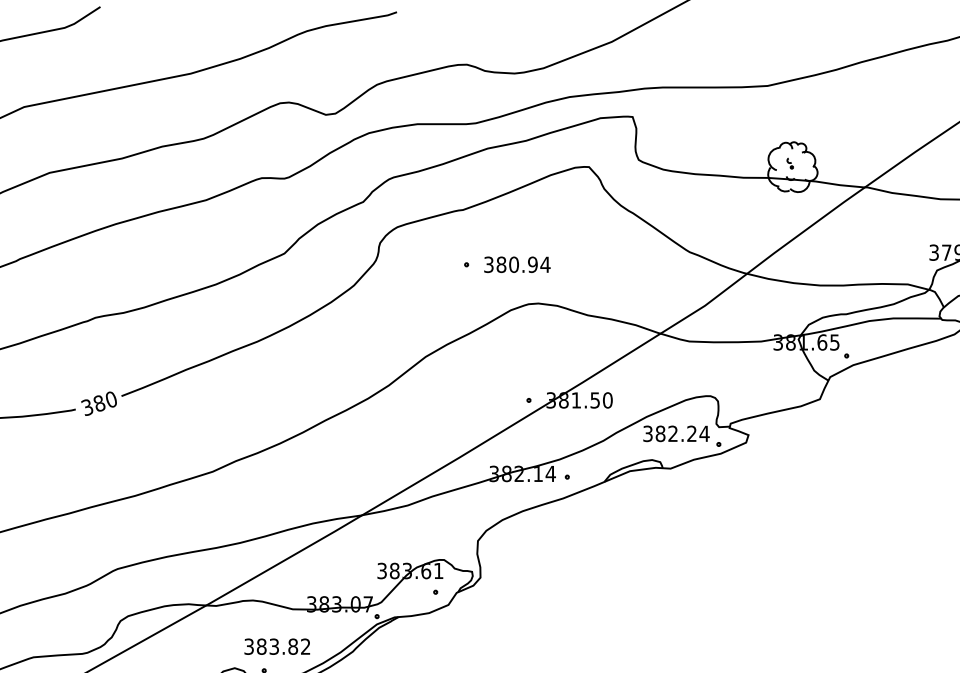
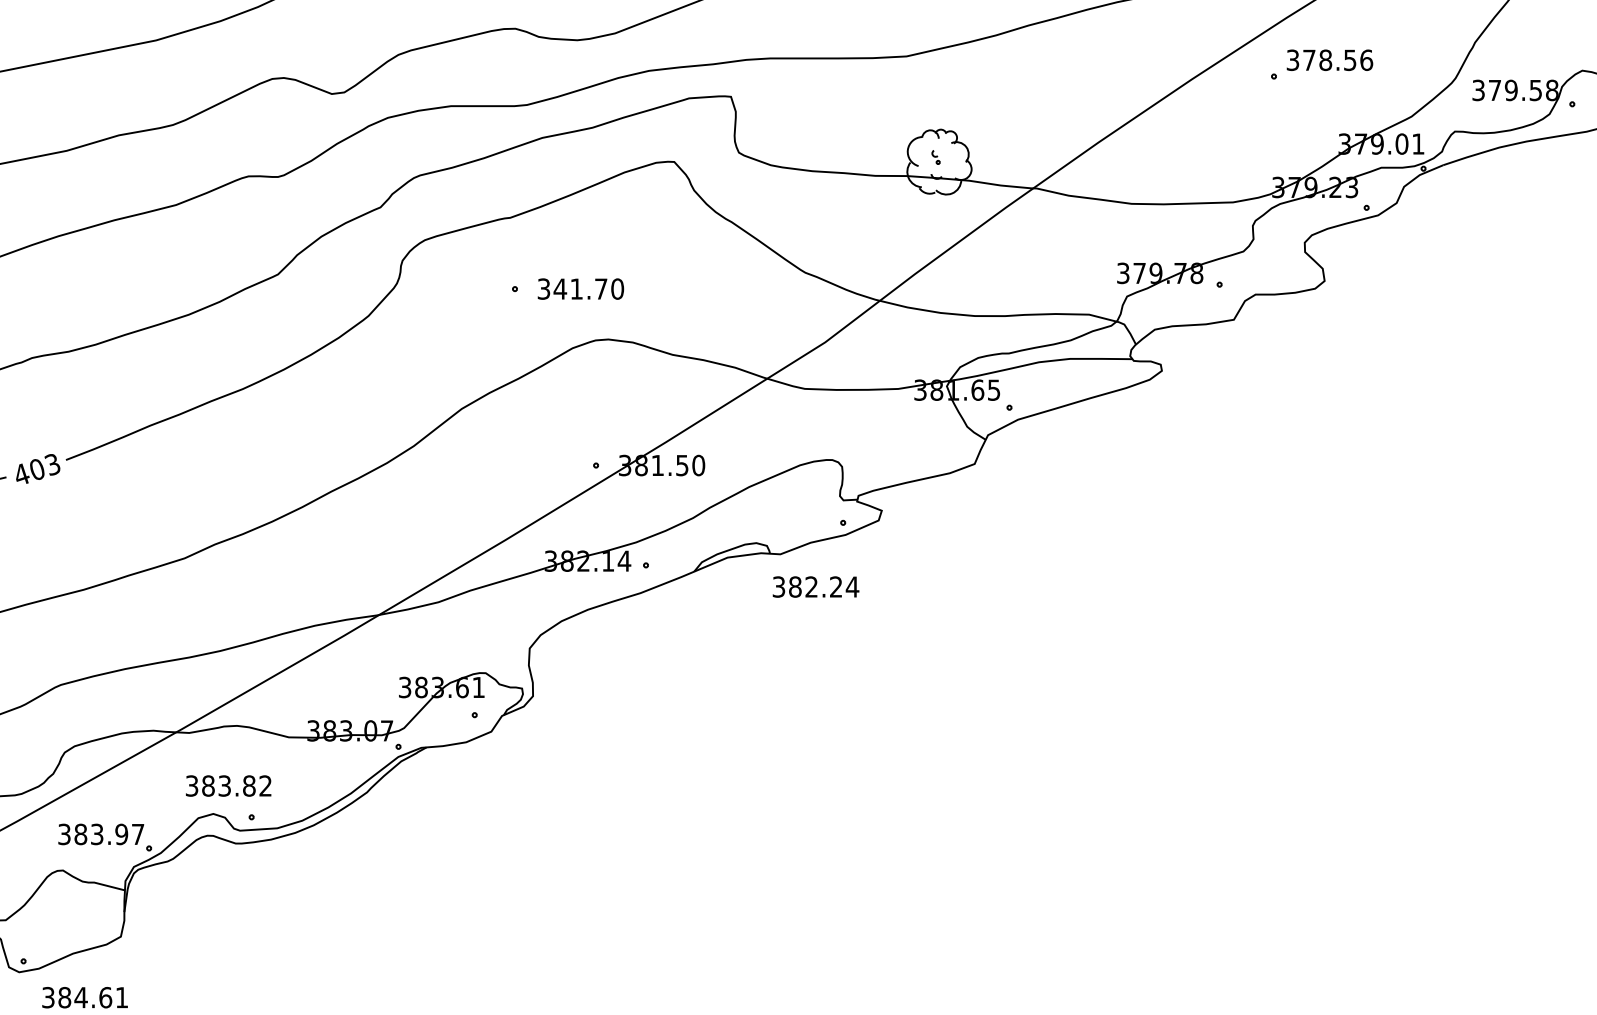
text: (523, 264) -> (588, 288), 380.94 -> 341.70
text: (98, 403) -> (36, 469), 380 -> 403
text: (676, 433) -> (815, 586), moved
text: (277, 646) -> (228, 785), moved

